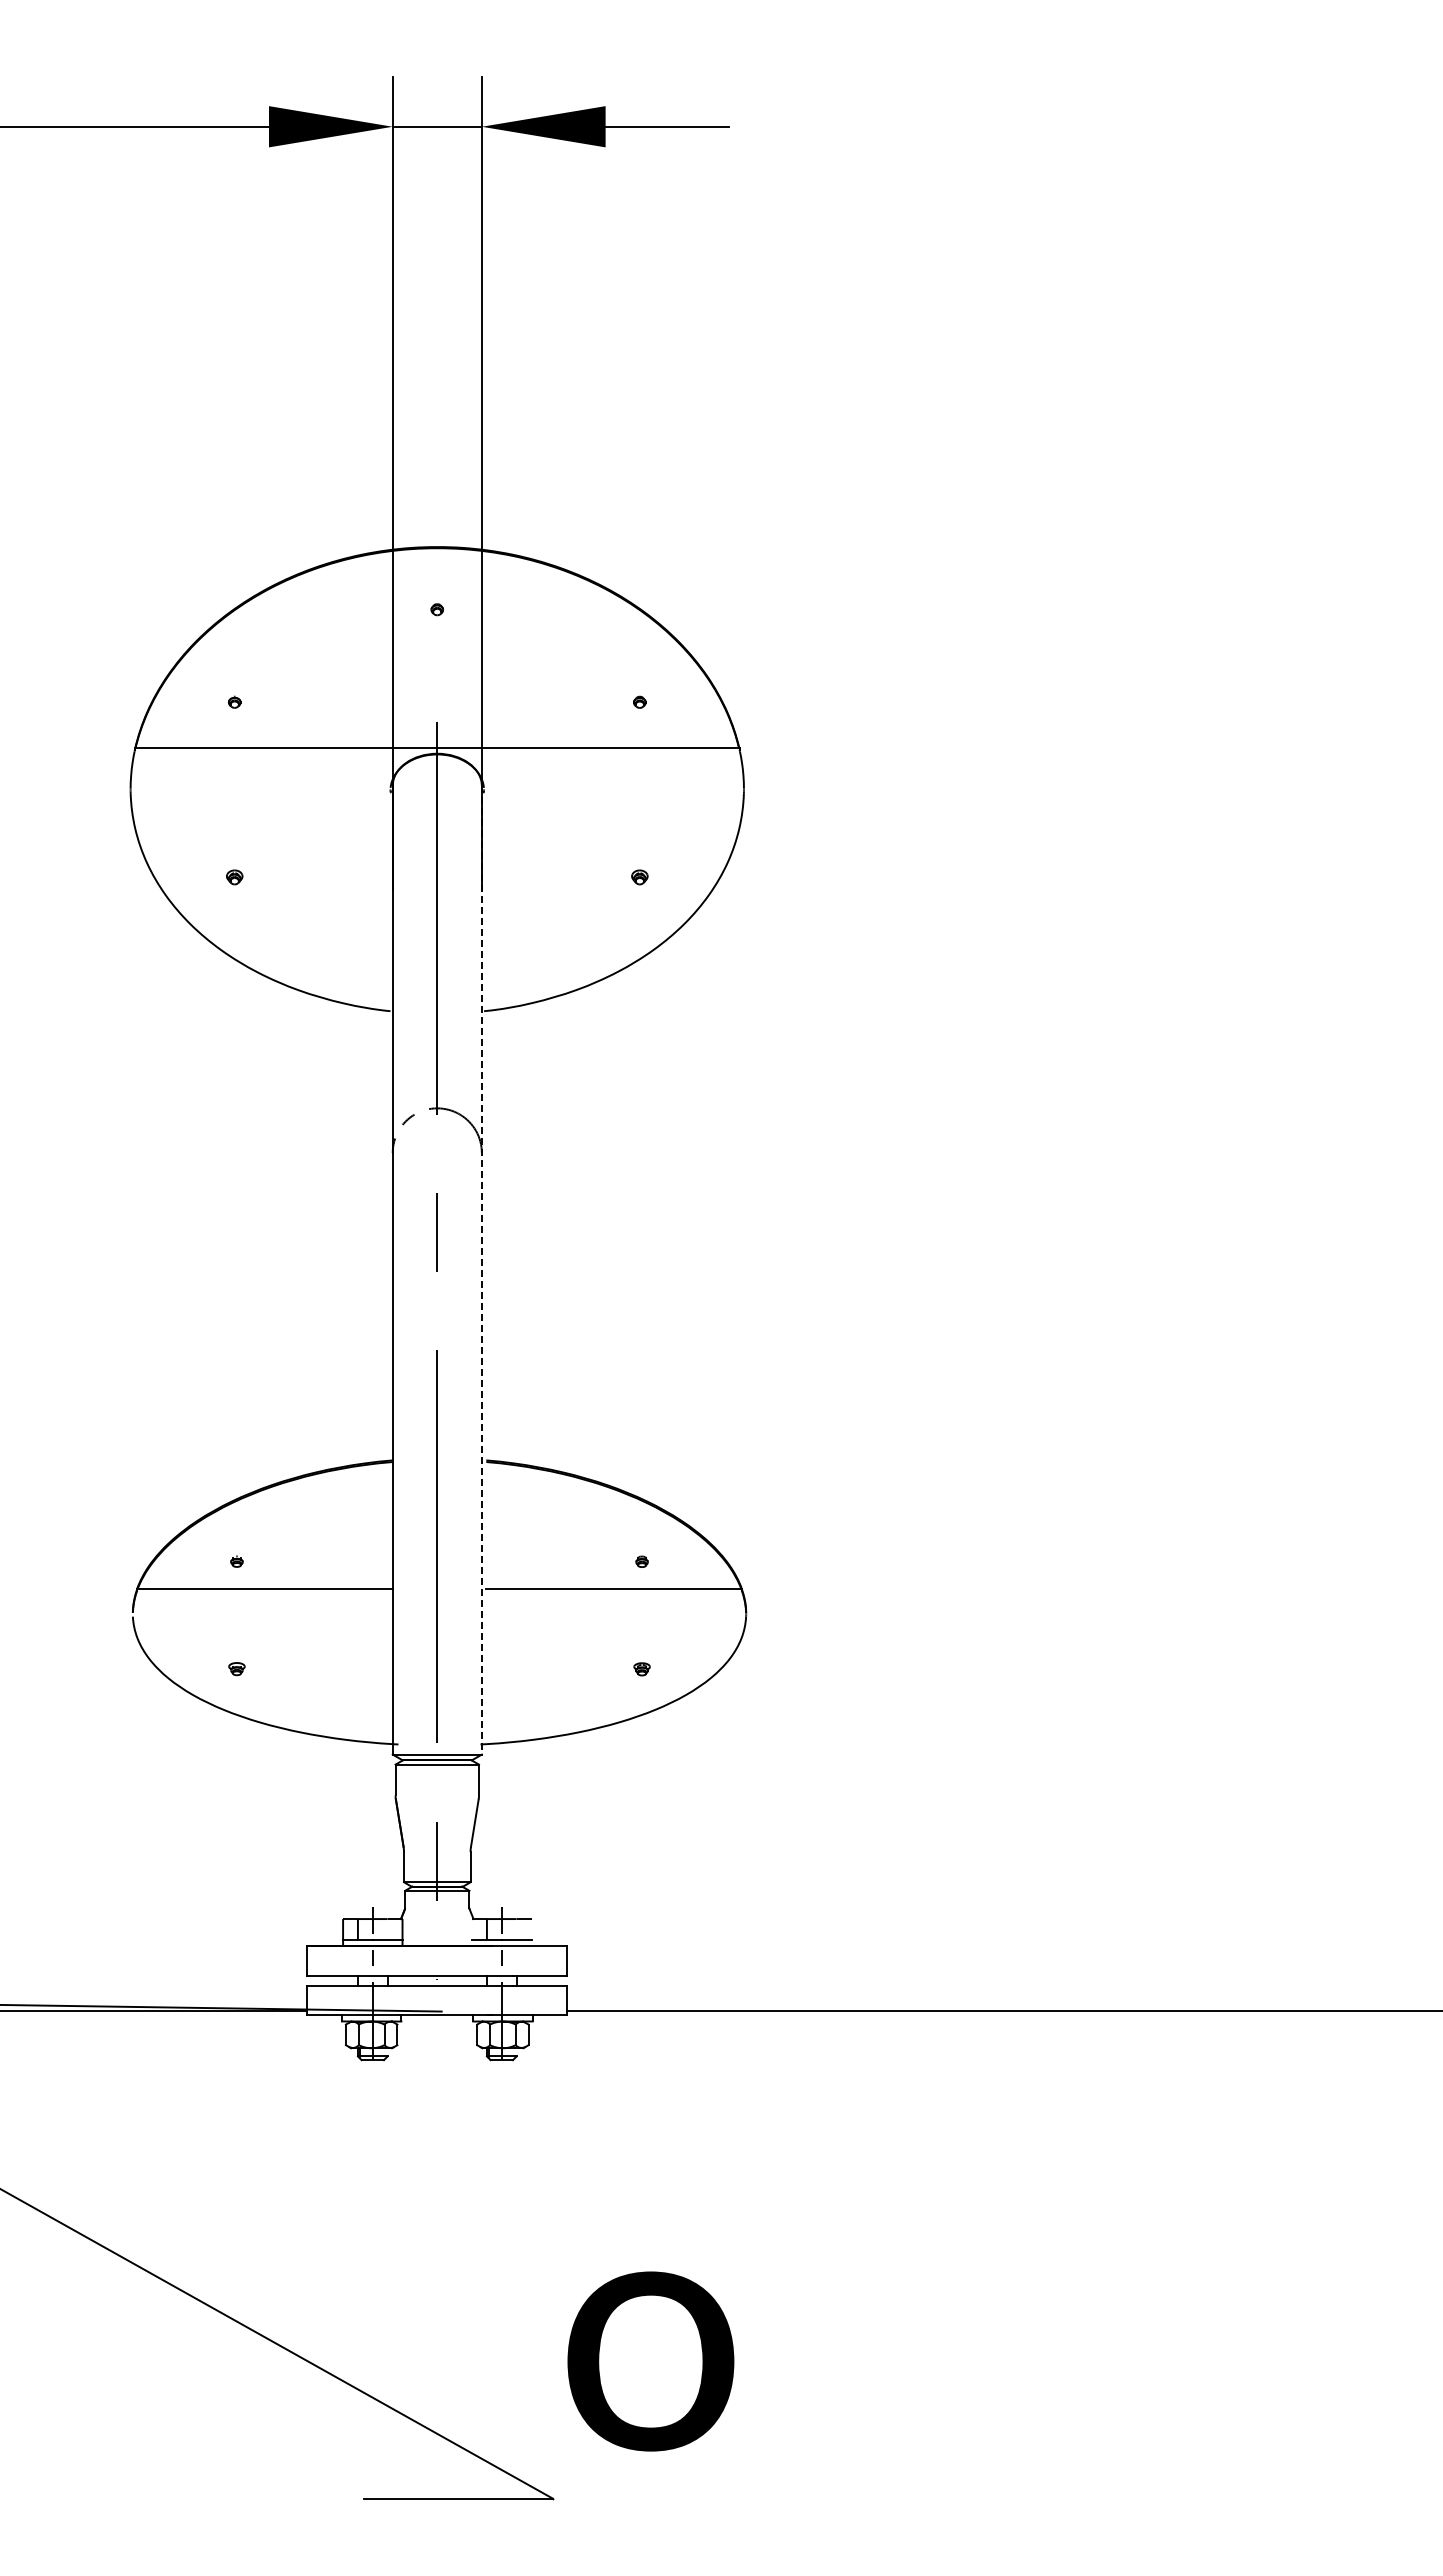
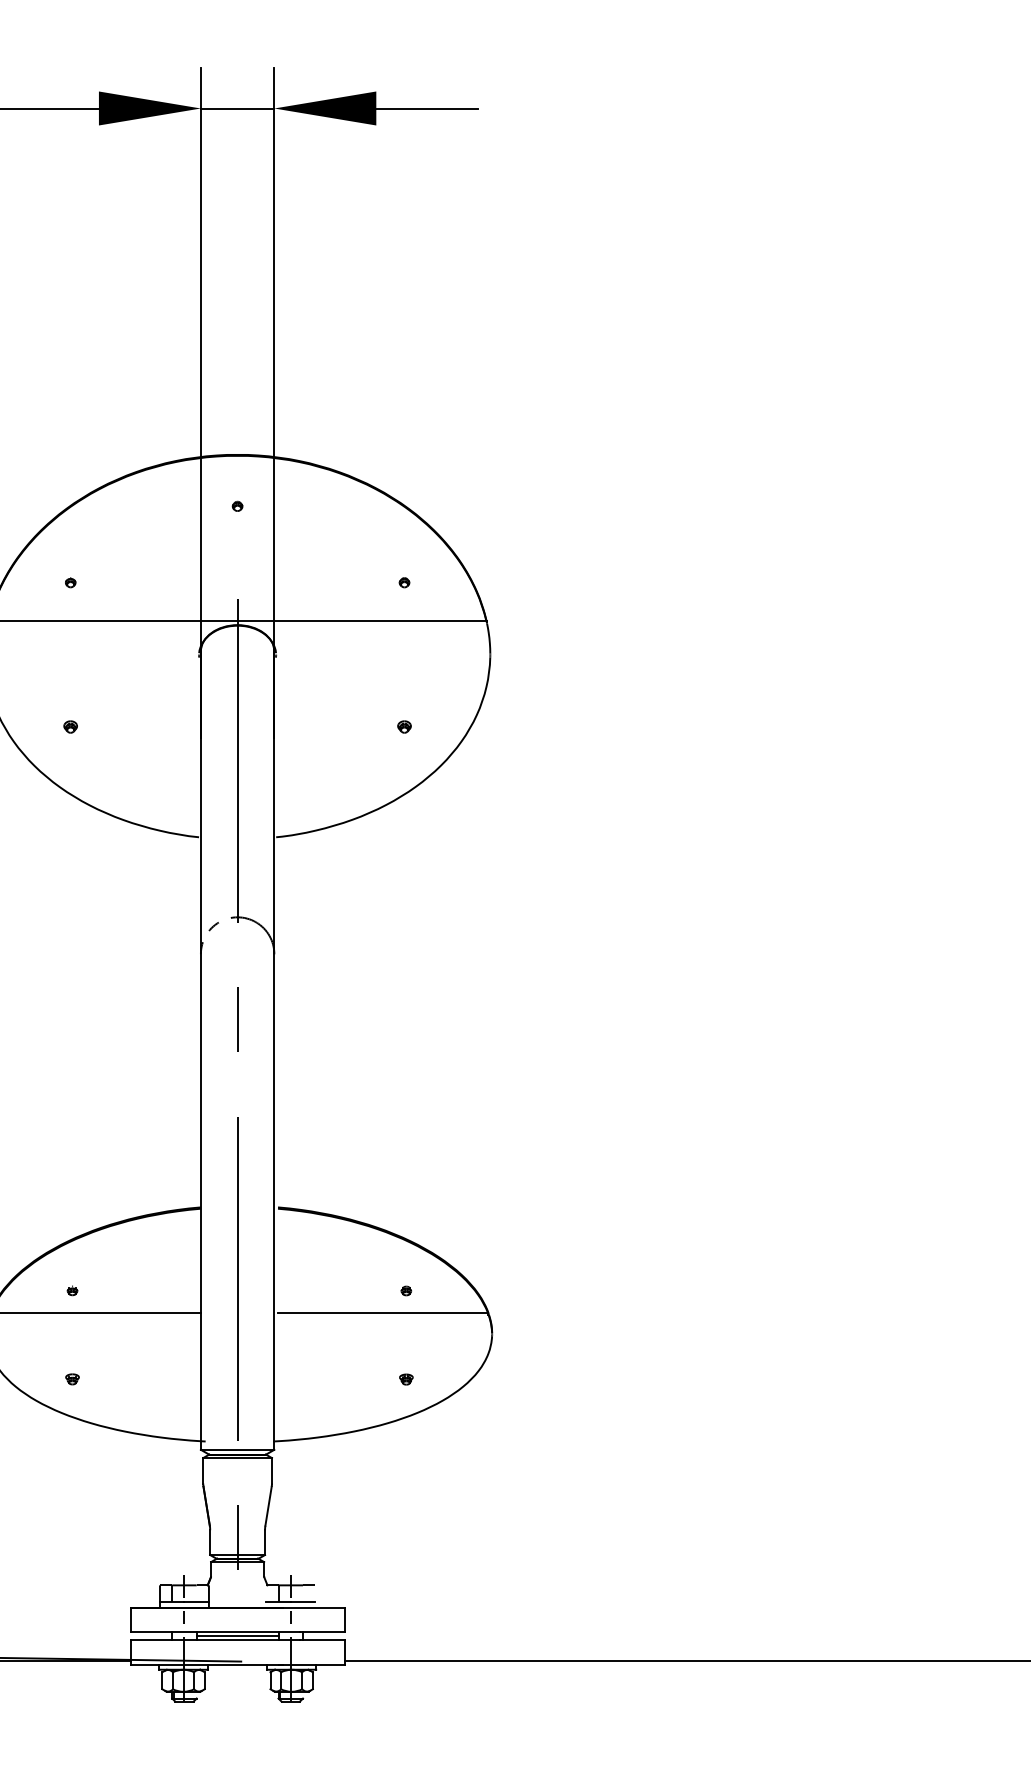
line: (481, 1270) -> (274, 1050), dashed -> solid
line: (436, 1980) -> (236, 1635), added

